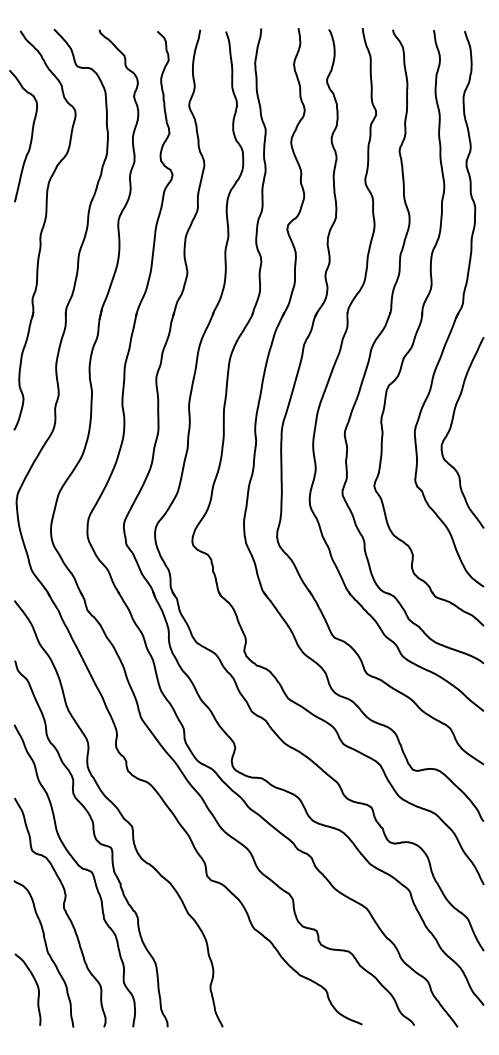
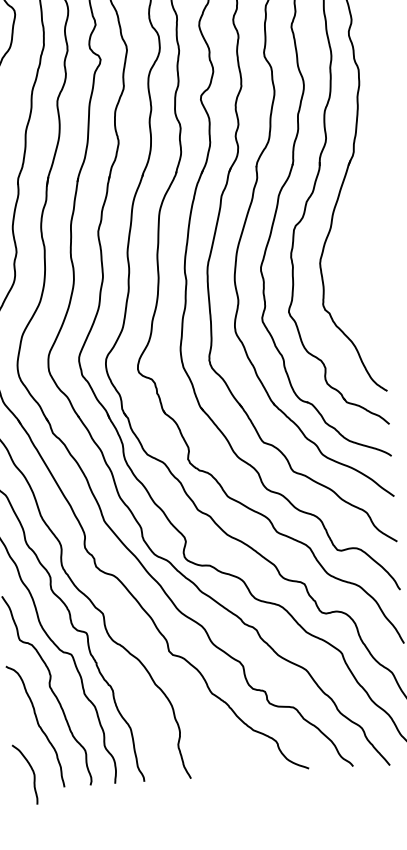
curve: (451, 428) -> (351, 258), removed
curve: (36, 985) -> (32, 770), moved

